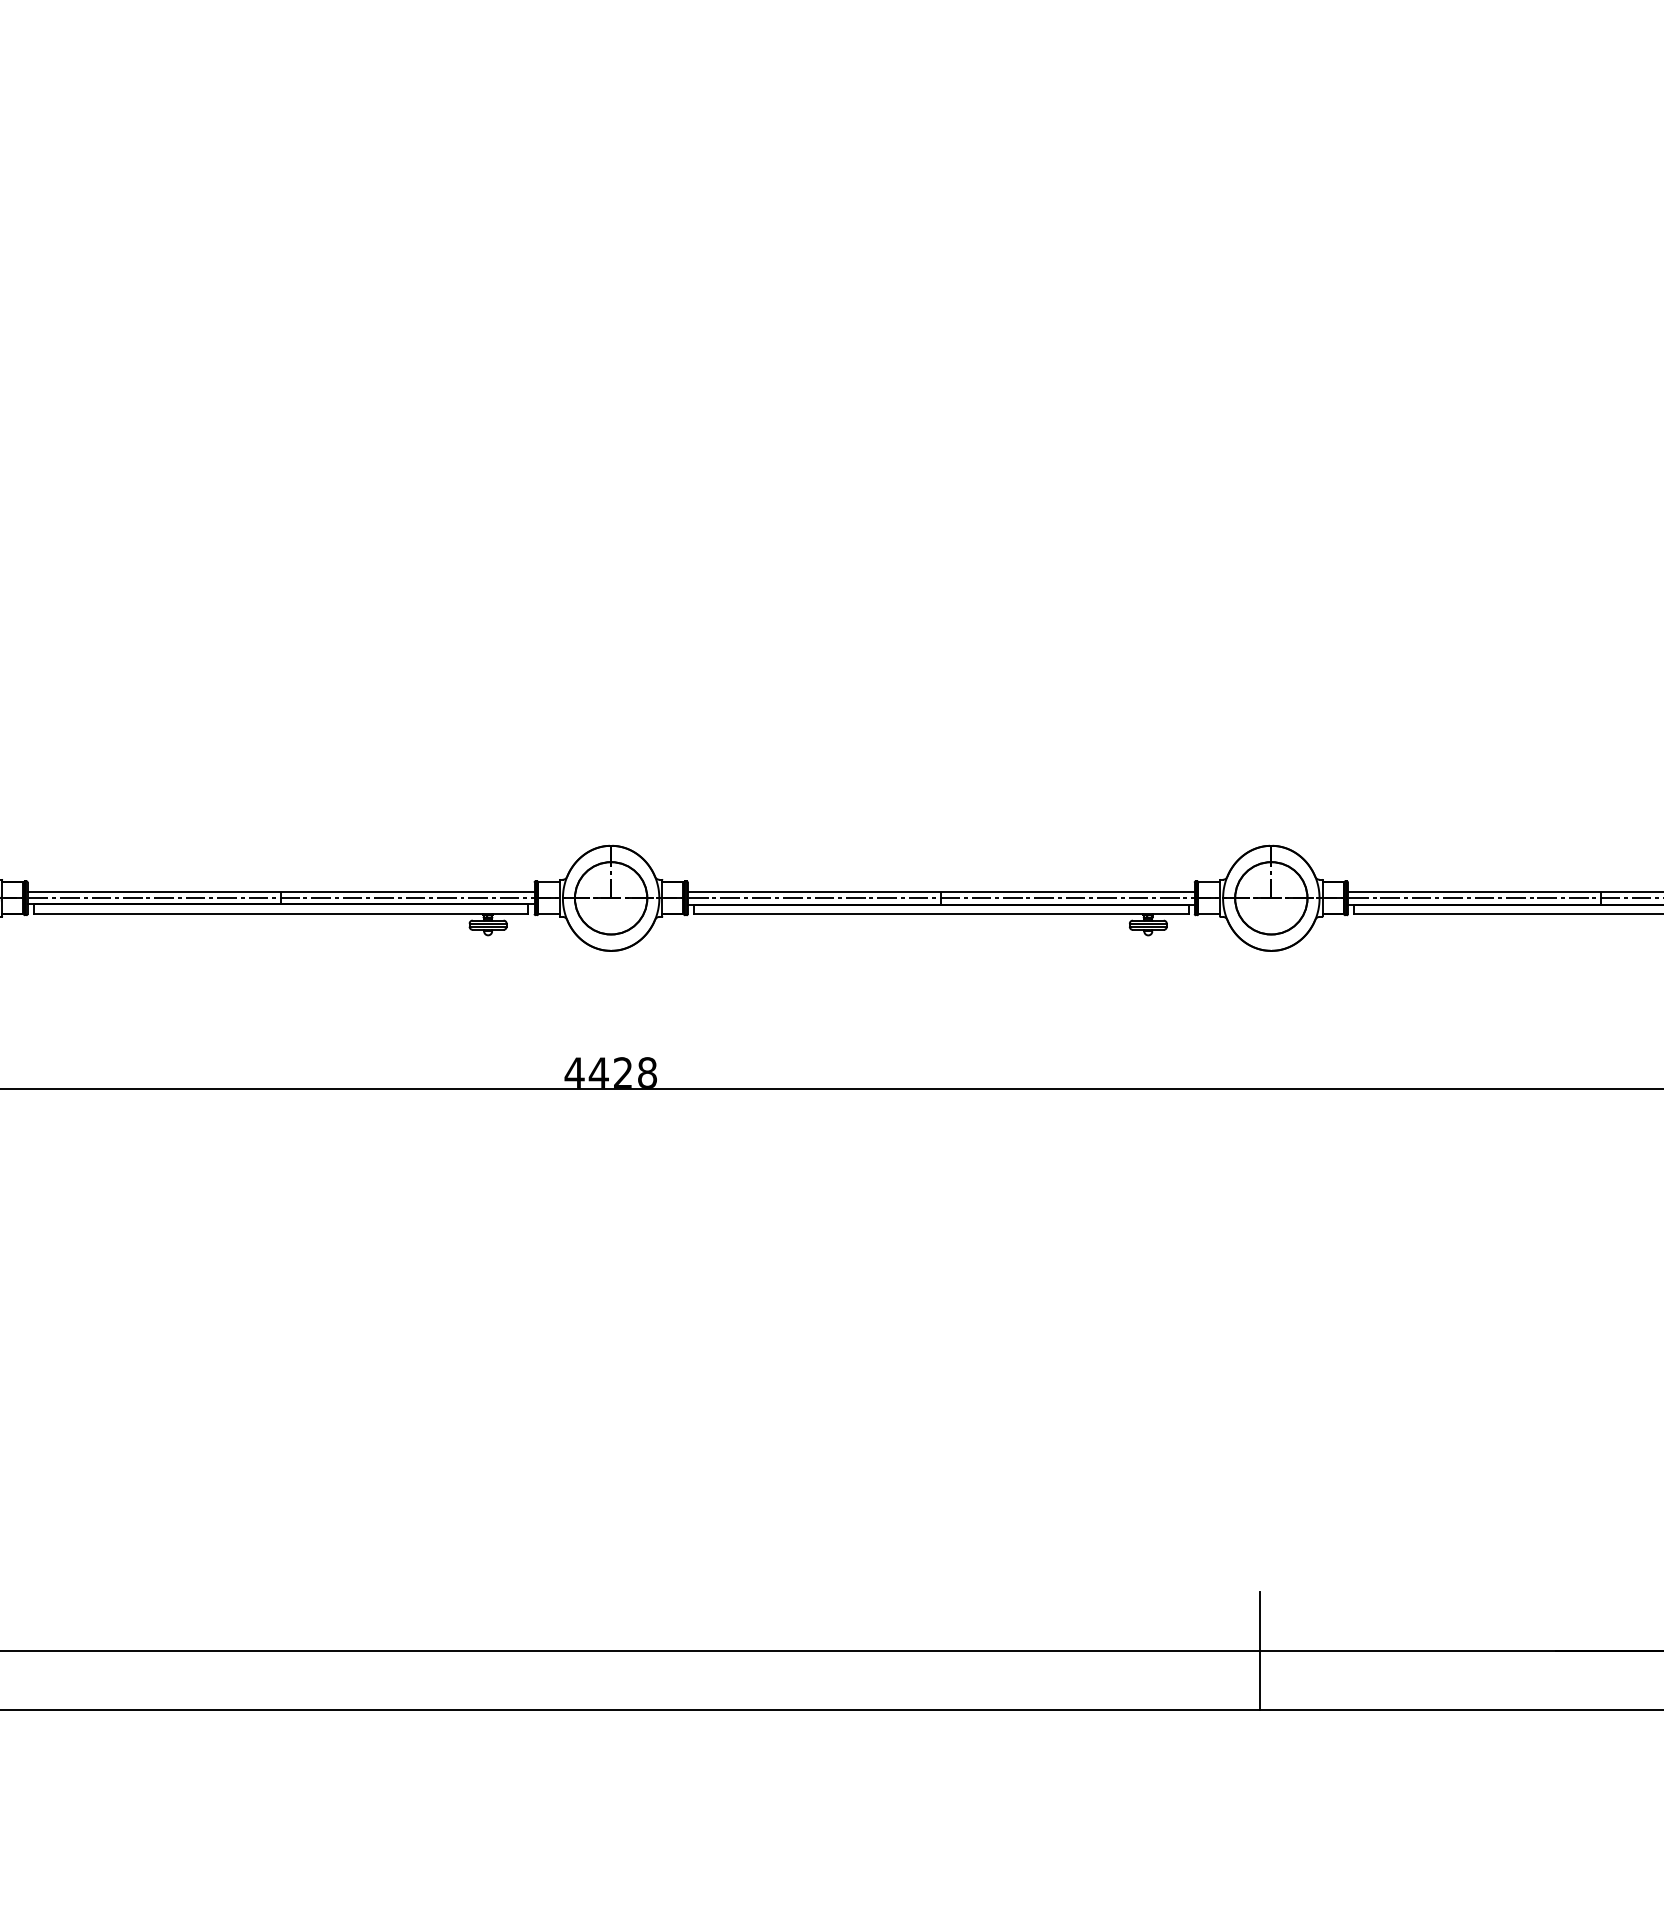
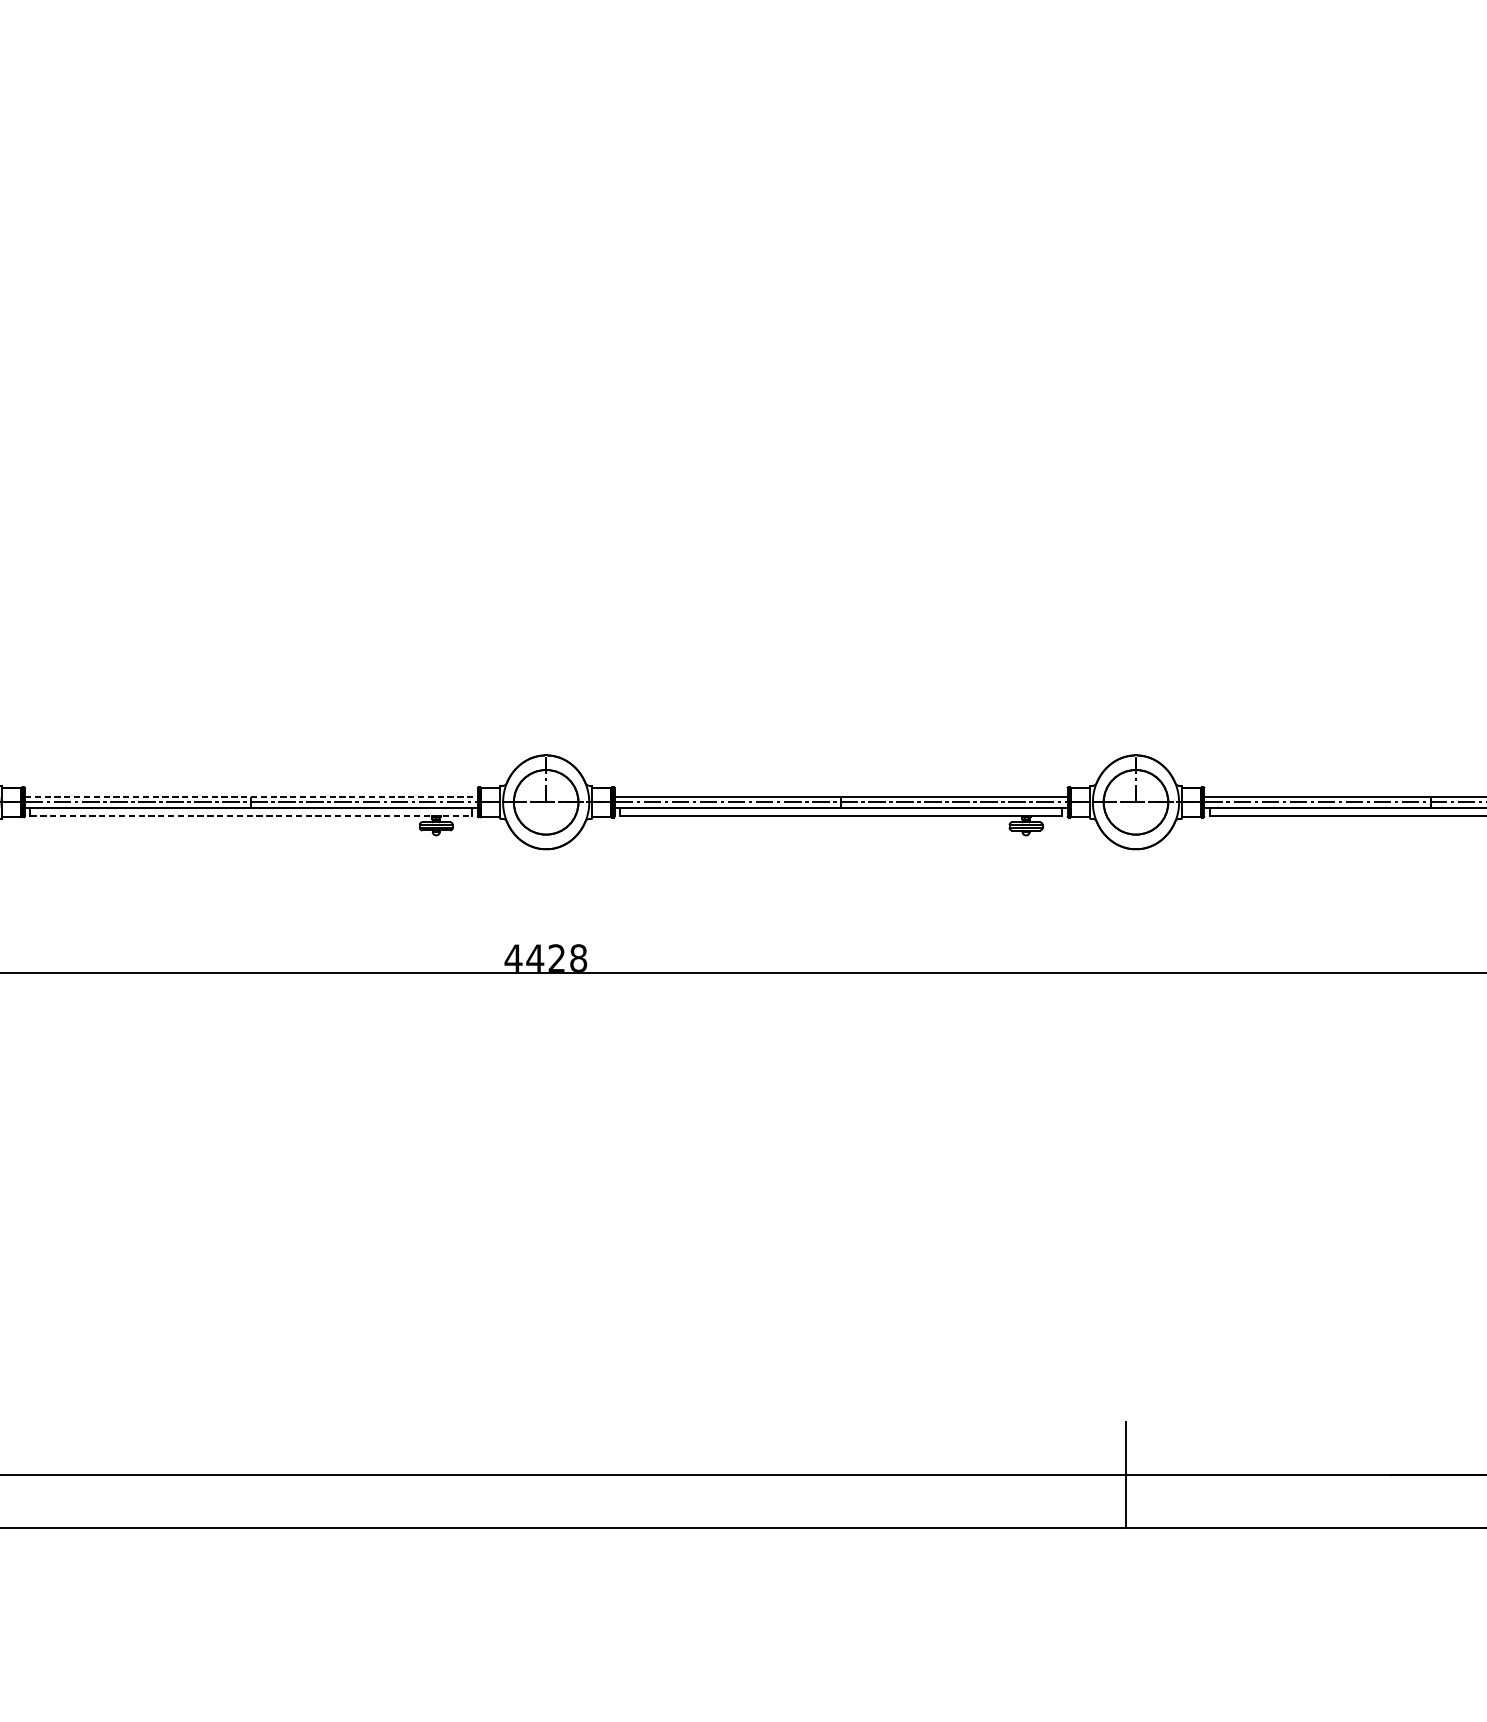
line: (281, 892) -> (251, 797), solid -> dashed
line: (281, 913) -> (251, 815), solid -> dashed

